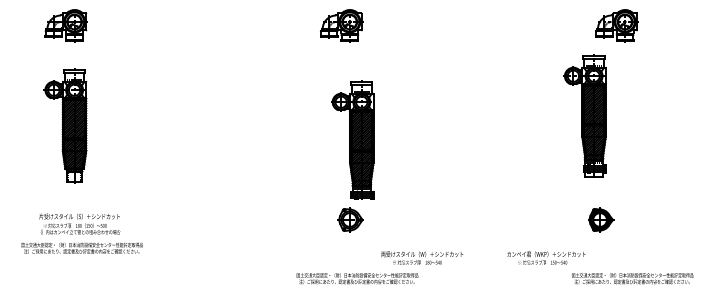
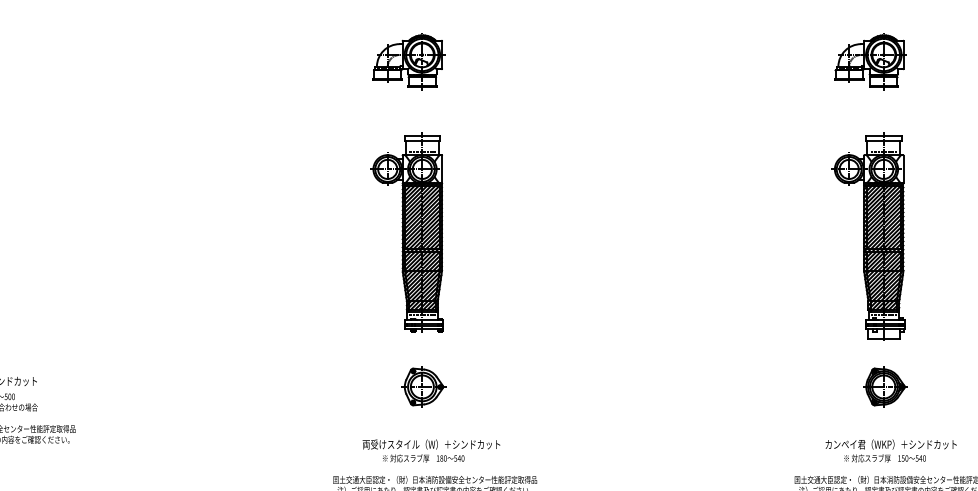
part: (584, 115) -> (867, 235), moved
part: (352, 139) -> (406, 231), moved
part: (601, 219) -> (886, 386), moved
text: (422, 257) -> (431, 449), moved
text: (546, 257) -> (891, 449), moved

